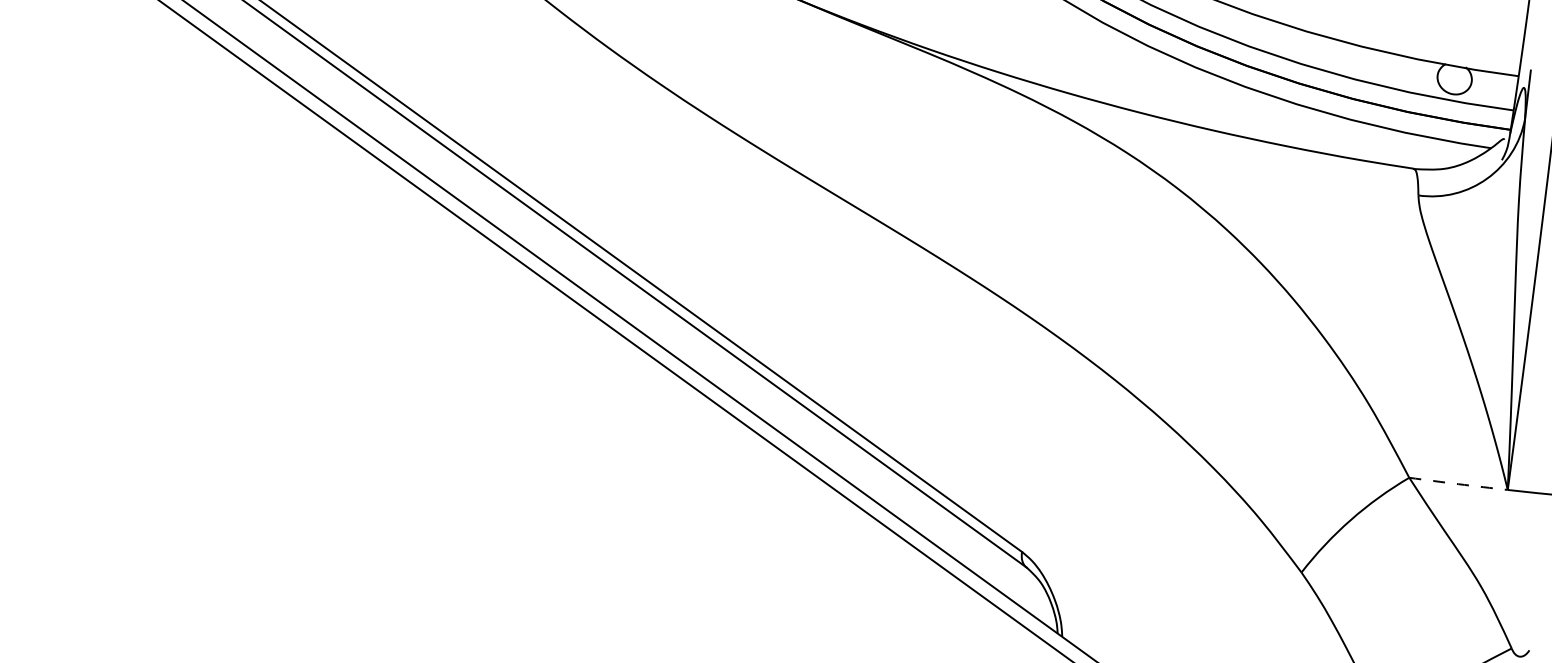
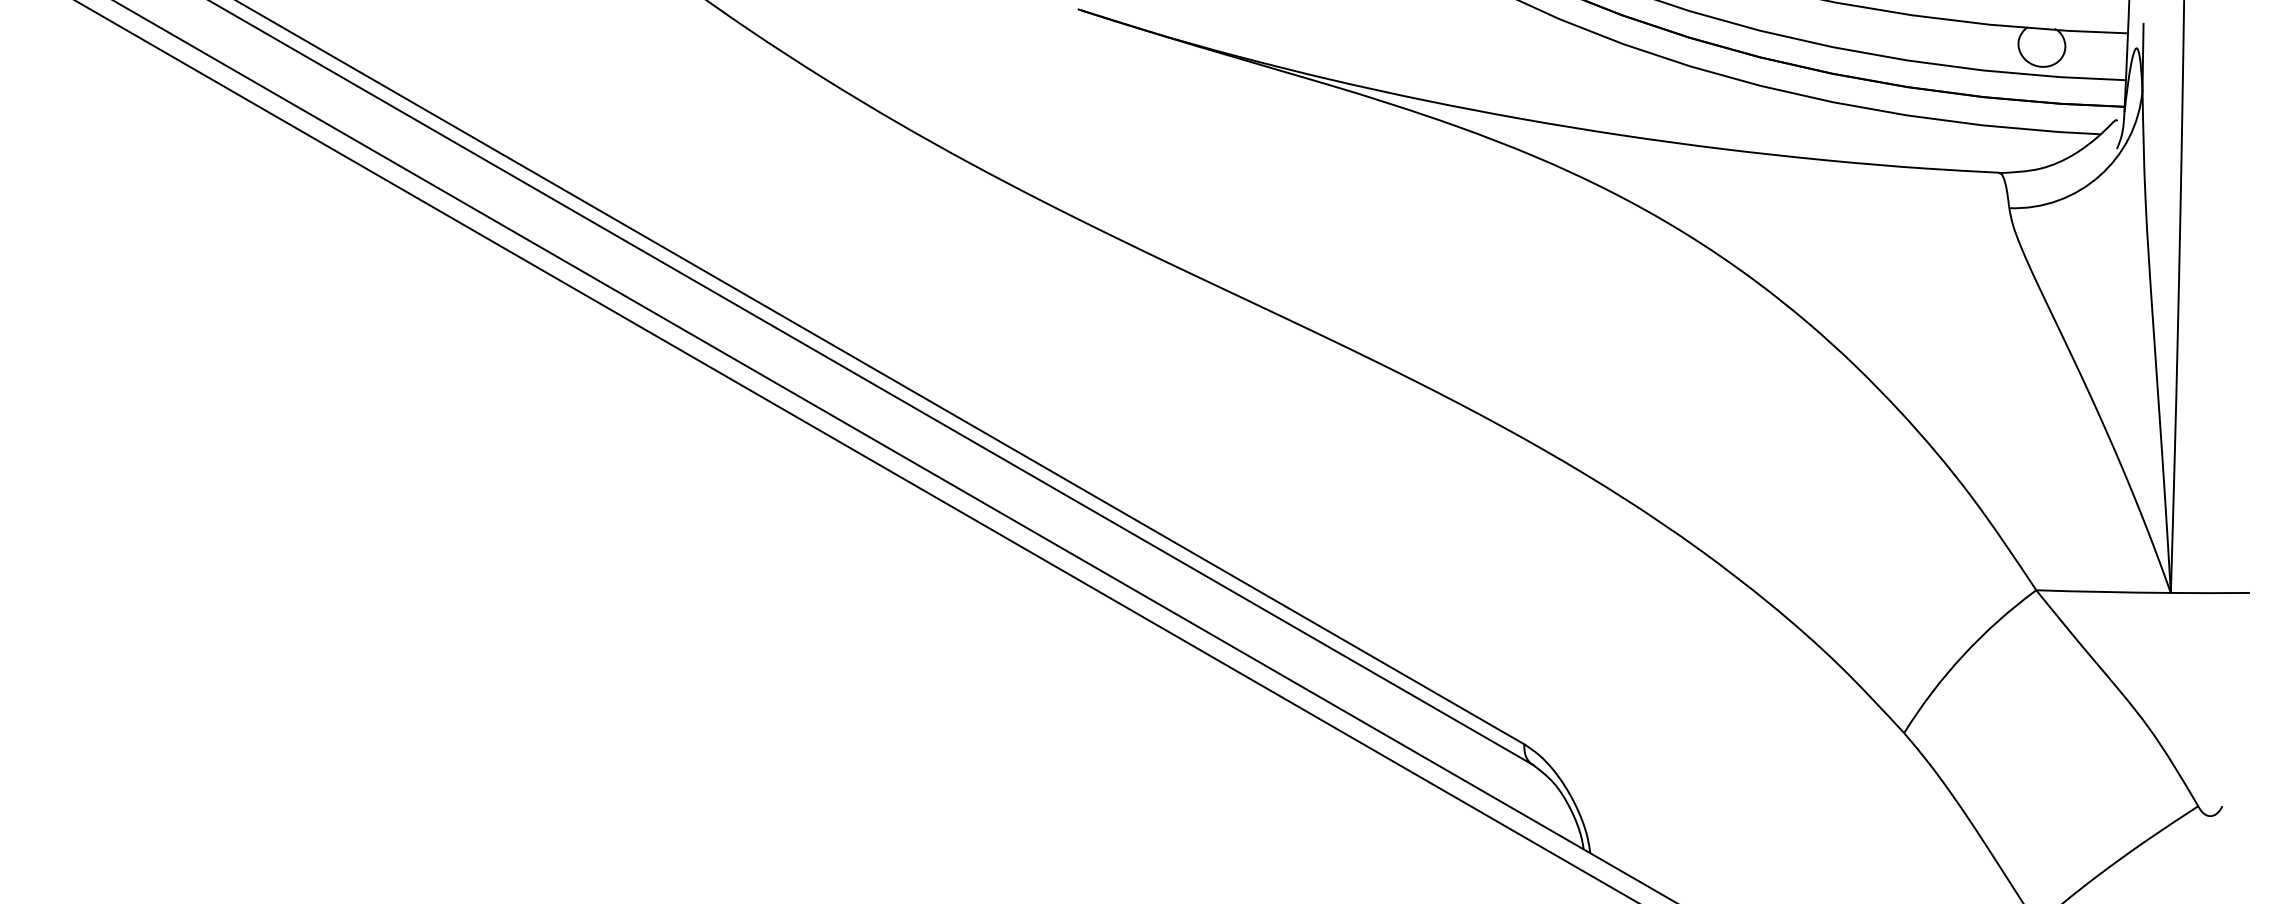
arc: (1458, 484) -> (2103, 592), dashed -> solid

